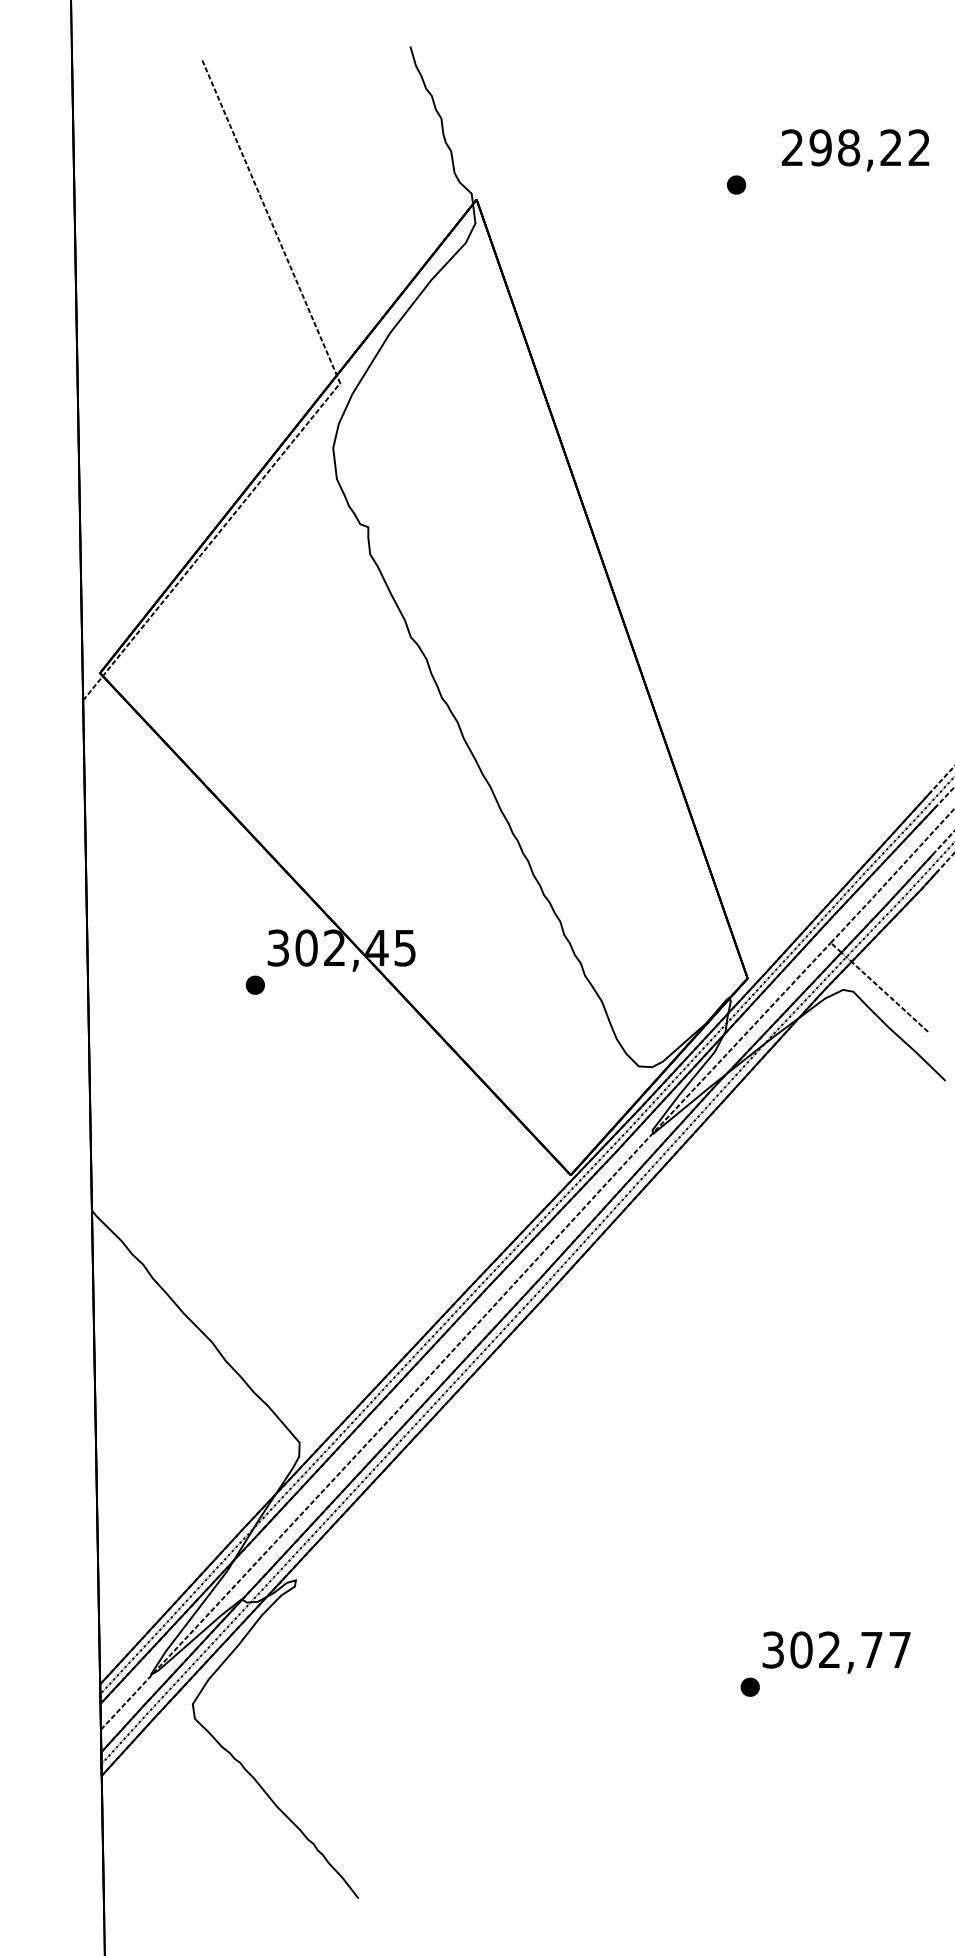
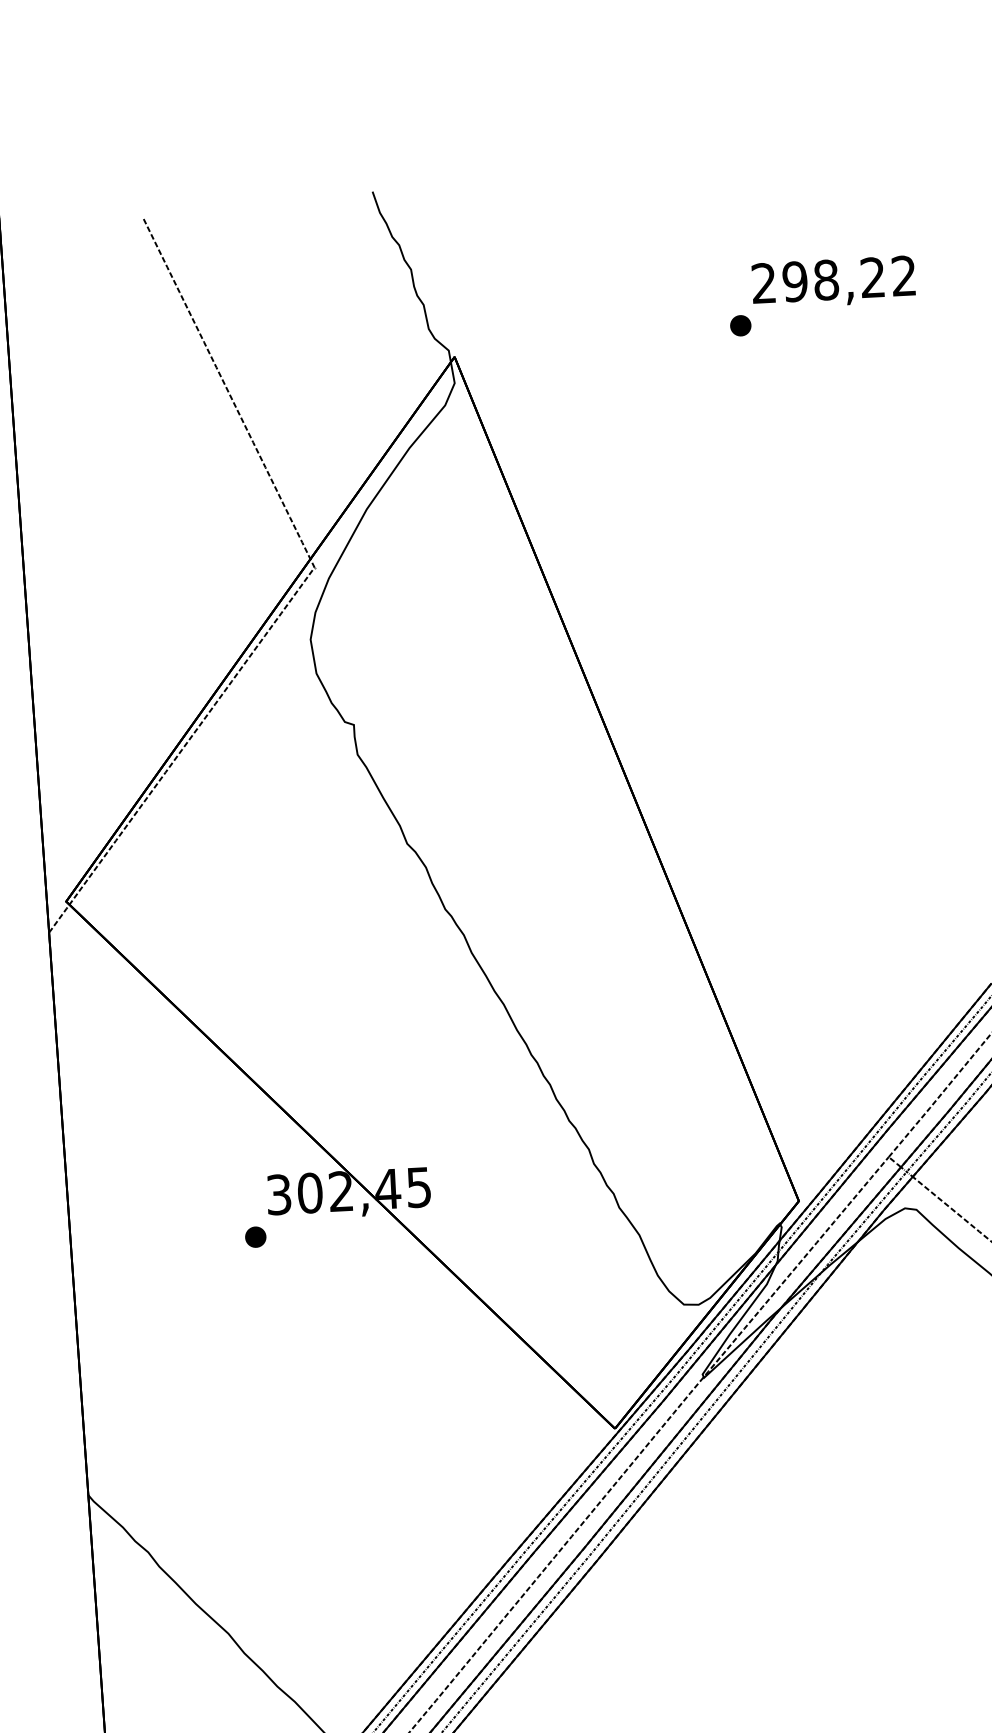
text: (855, 150) -> (833, 282), moved

